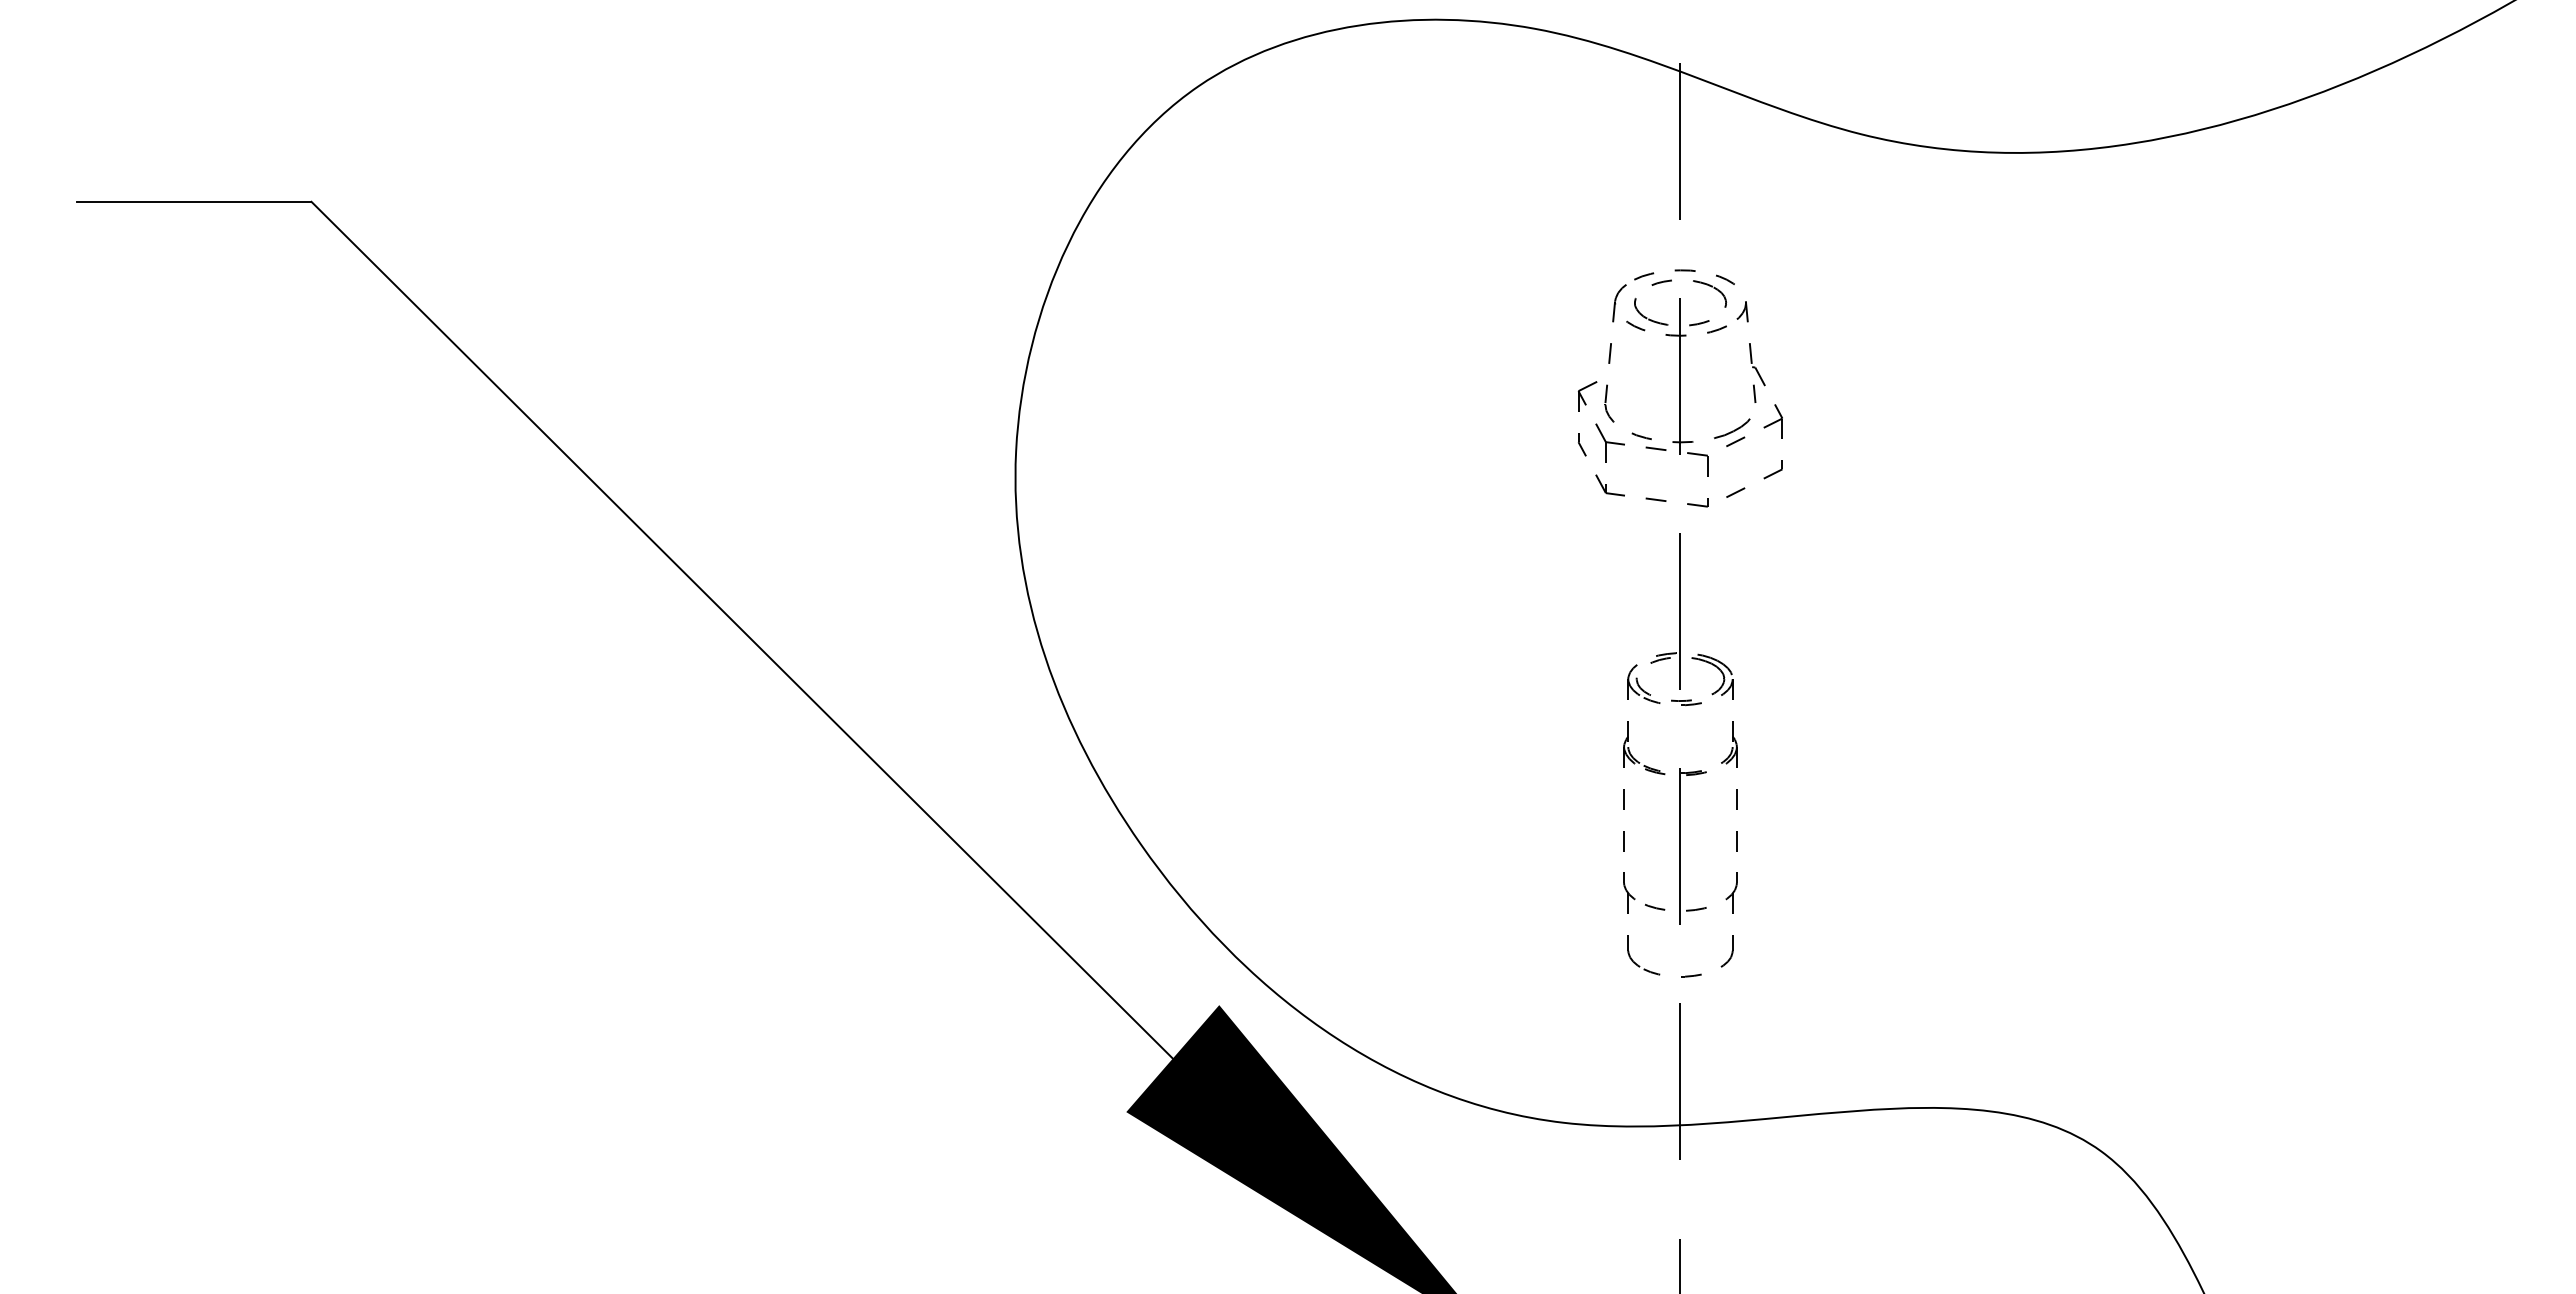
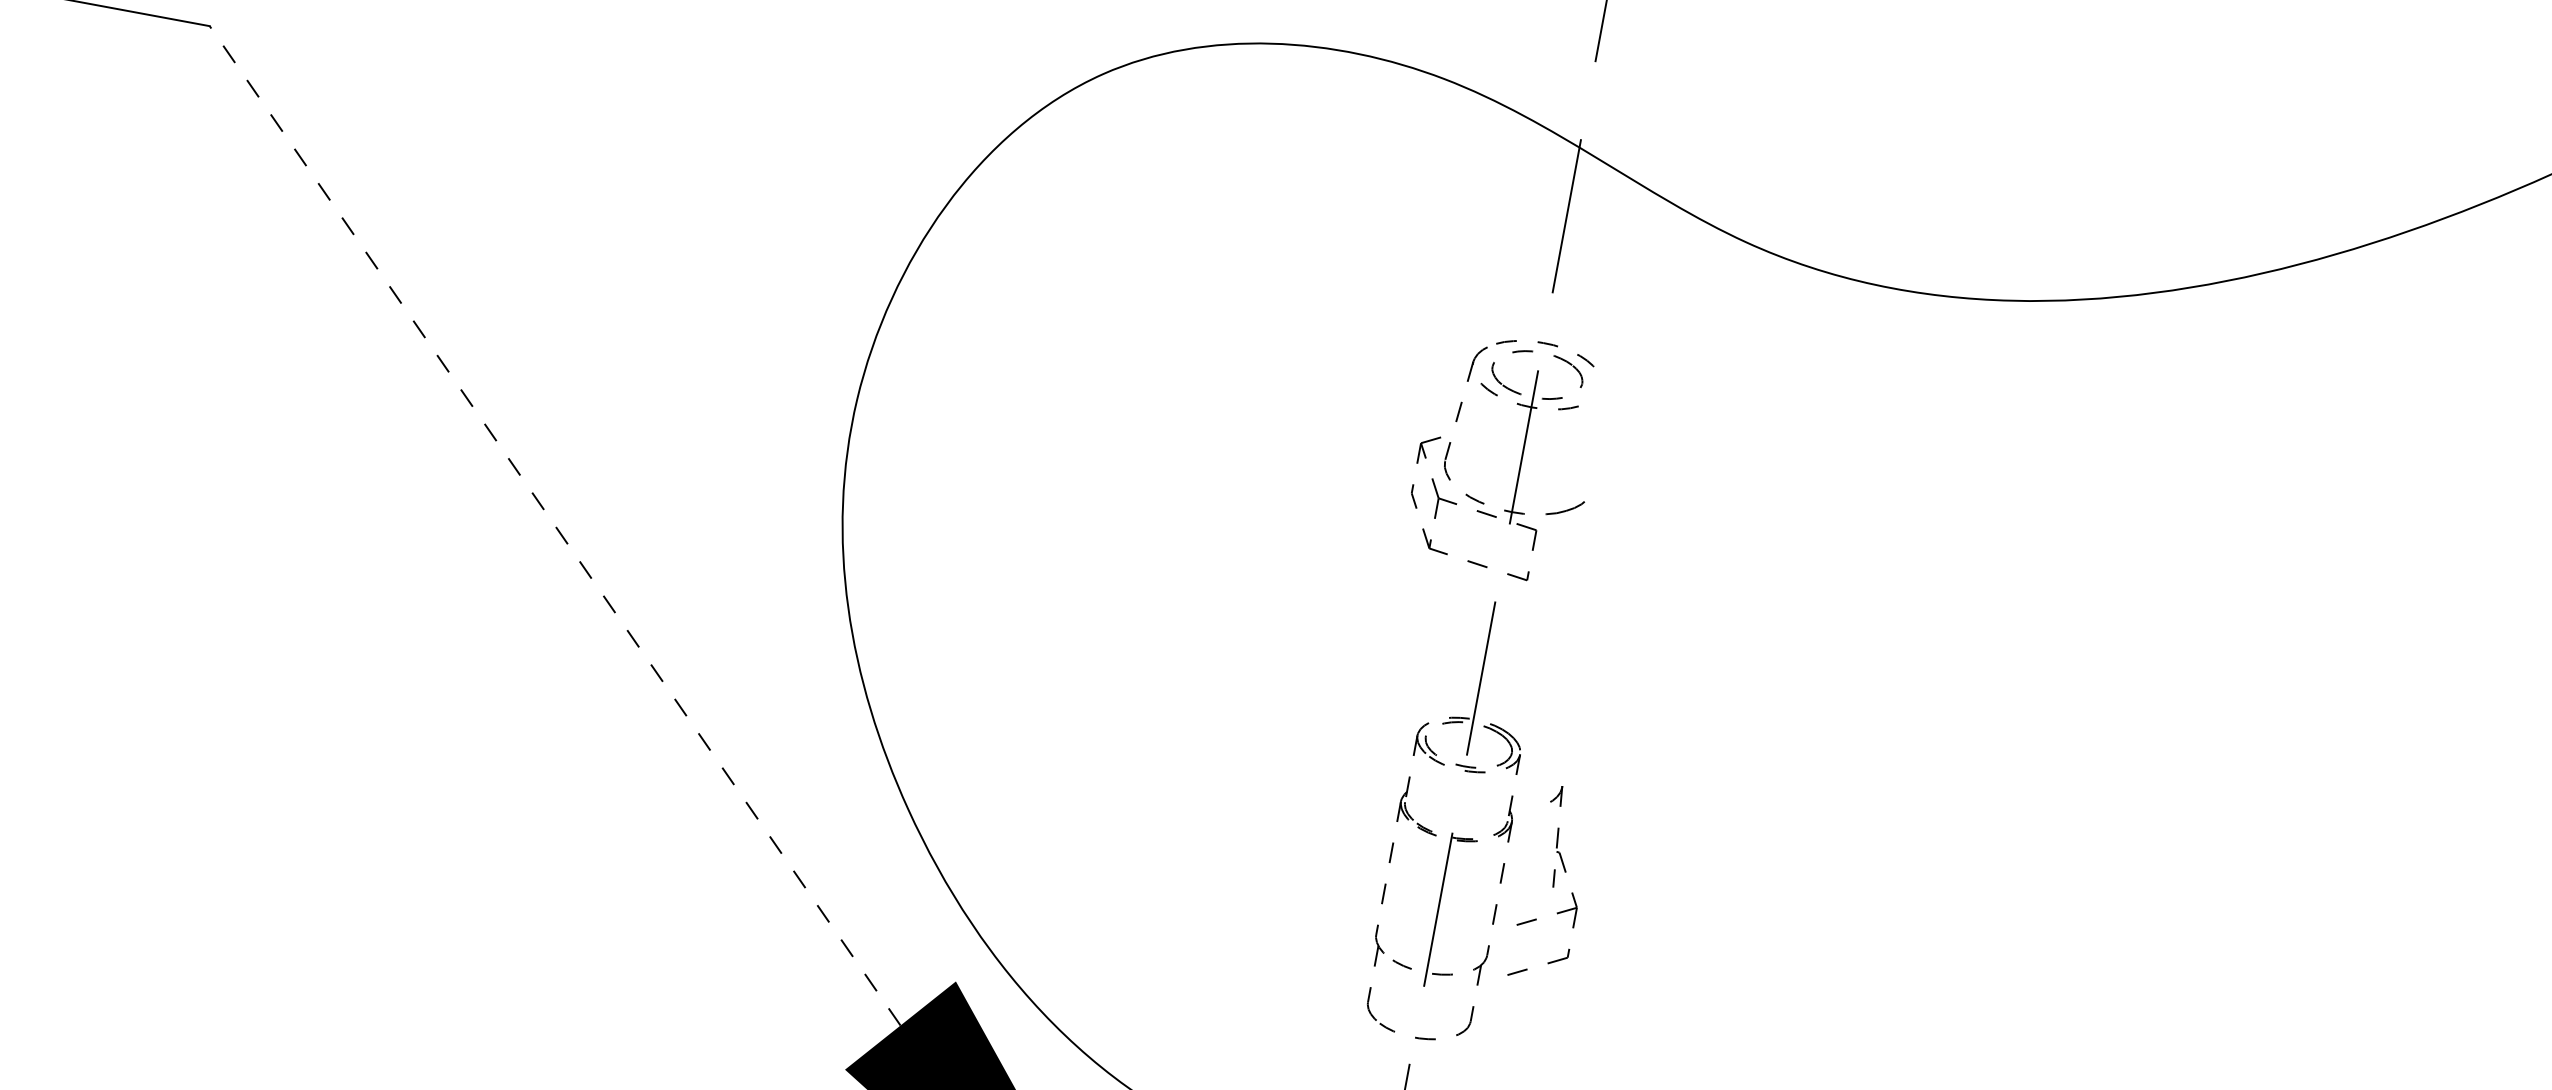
part: (1754, 399) -> (1552, 883), moved
line: (741, 629) -> (554, 525), solid -> dashed

